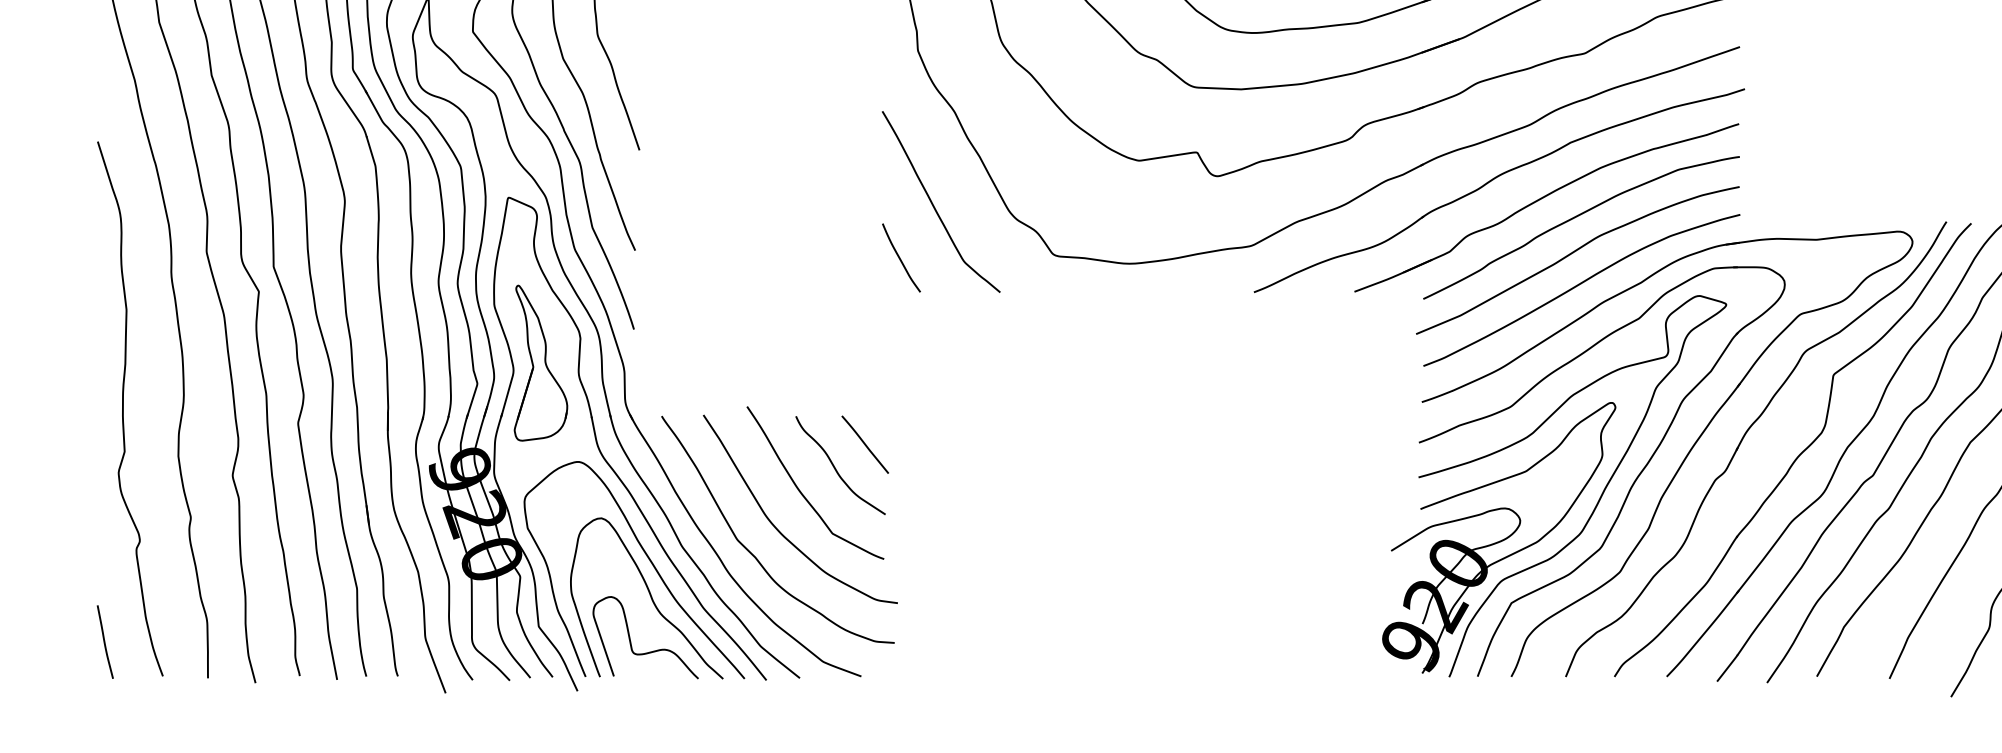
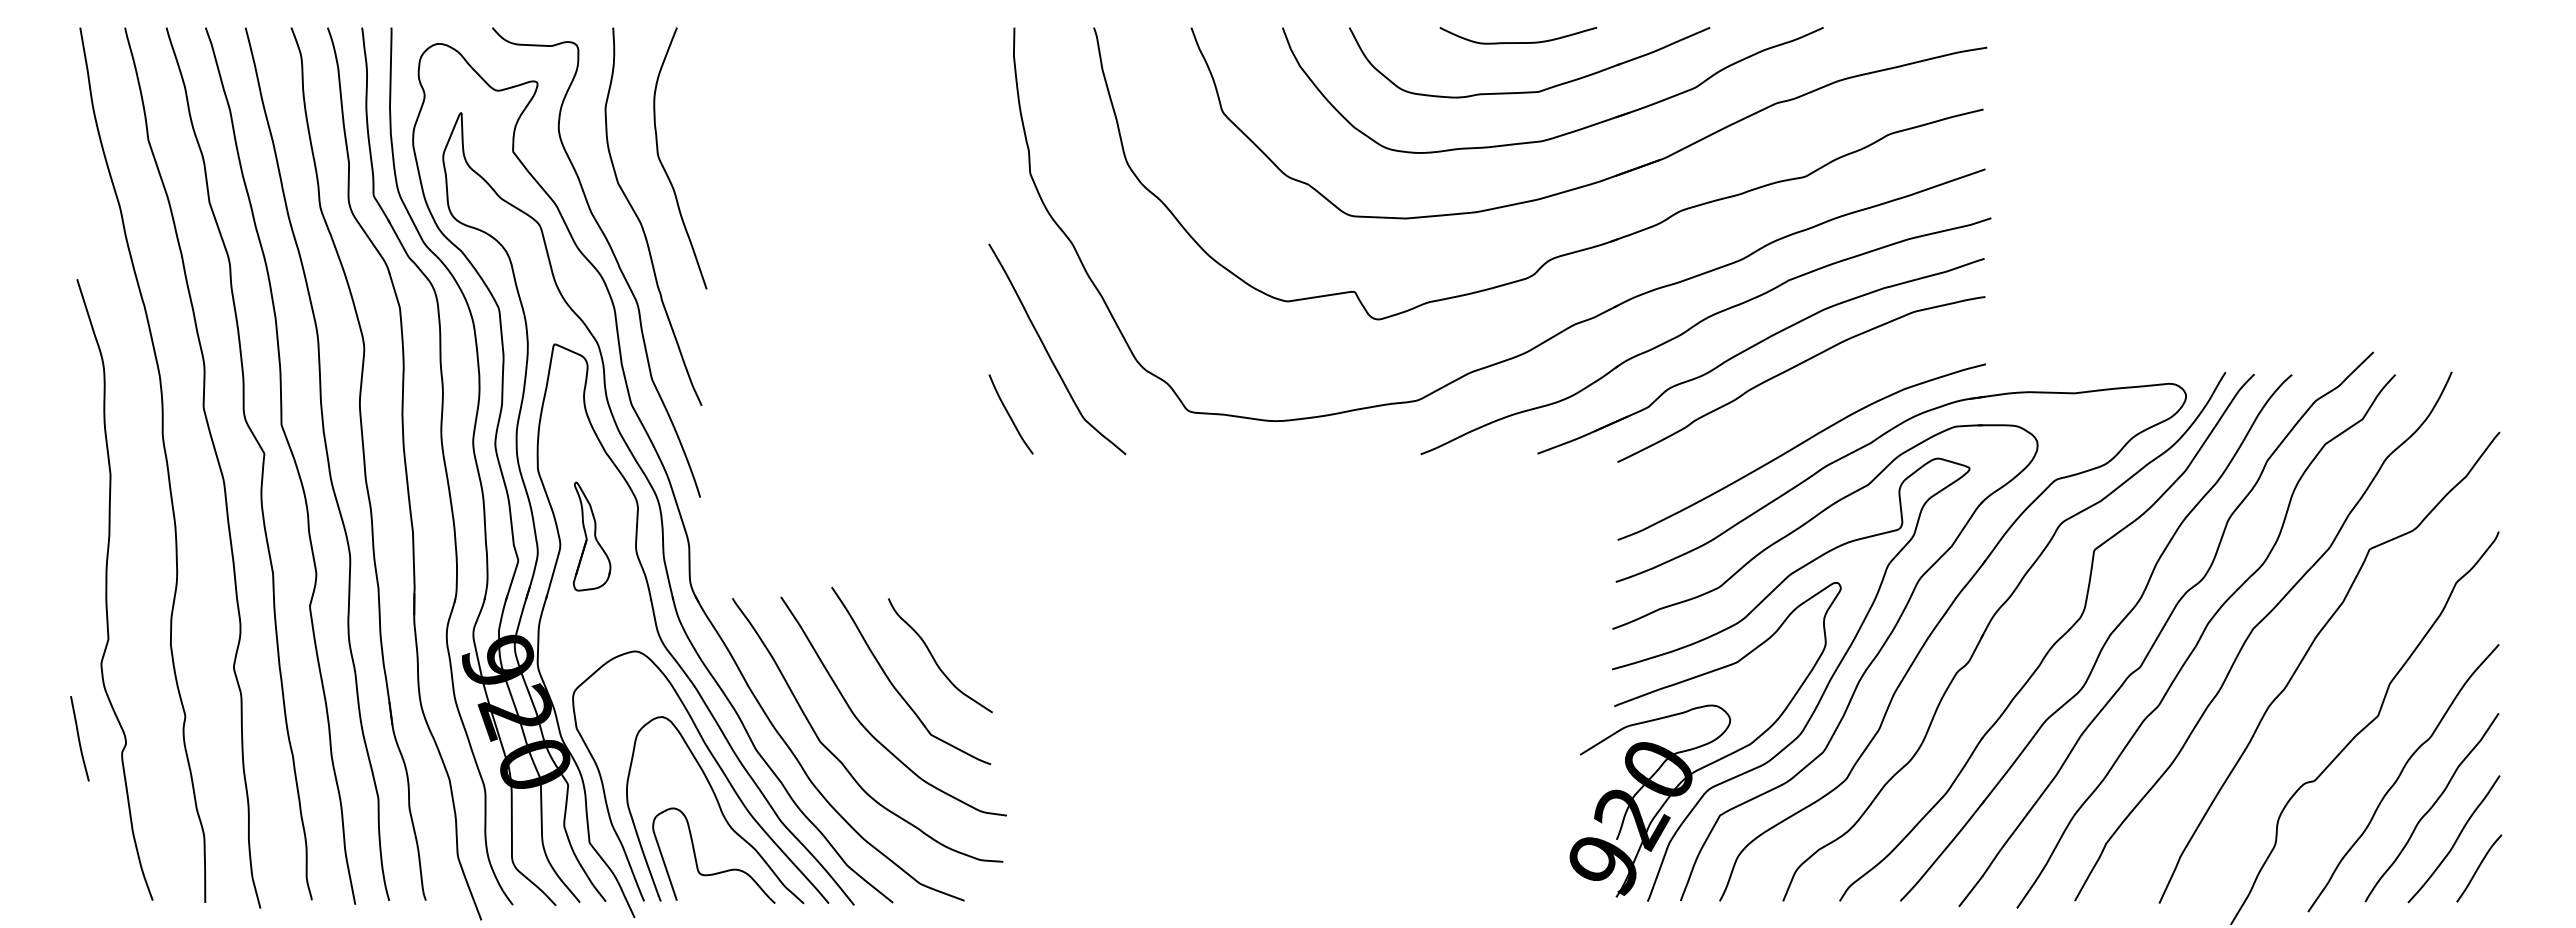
curve: (1573, 253) -> (1791, 409), removed
part: (540, 363) -> (591, 536), size x0.6
line: (864, 444) -> (968, 631), removed
curve: (104, 641) -> (79, 738), moved

